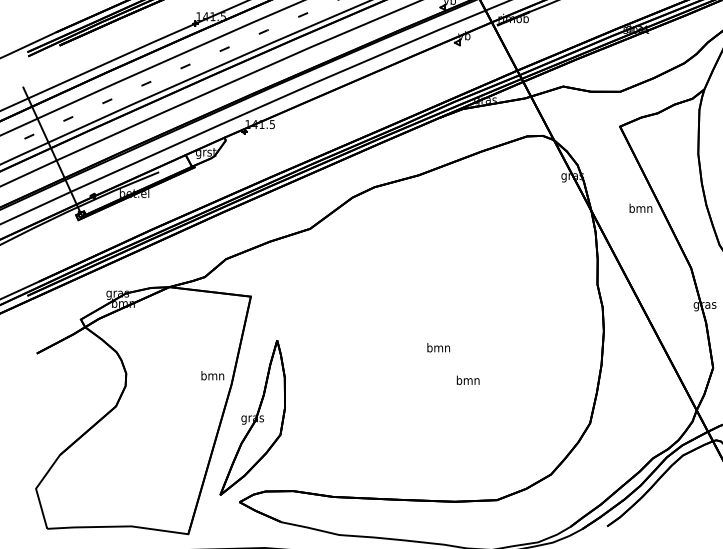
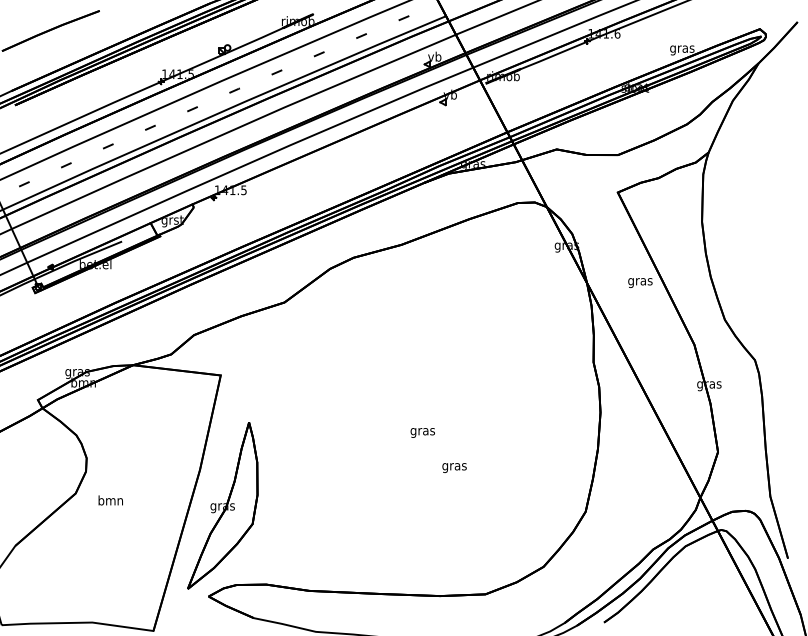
text: (641, 209) -> (640, 281), bmn -> gras
text: (438, 348) -> (422, 431), bmn -> gras
text: (212, 375) -> (110, 500), moved
text: (468, 381) -> (454, 466), bmn -> gras

